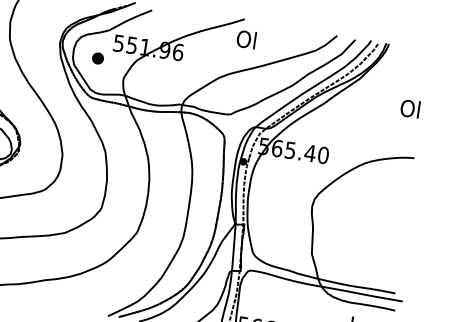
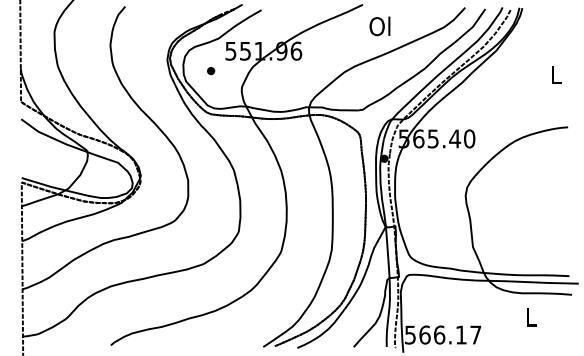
text: (246, 39) -> (379, 26), moved
part: (98, 59) -> (211, 71), size x0.62
text: (410, 108) -> (555, 74), Ol -> L

